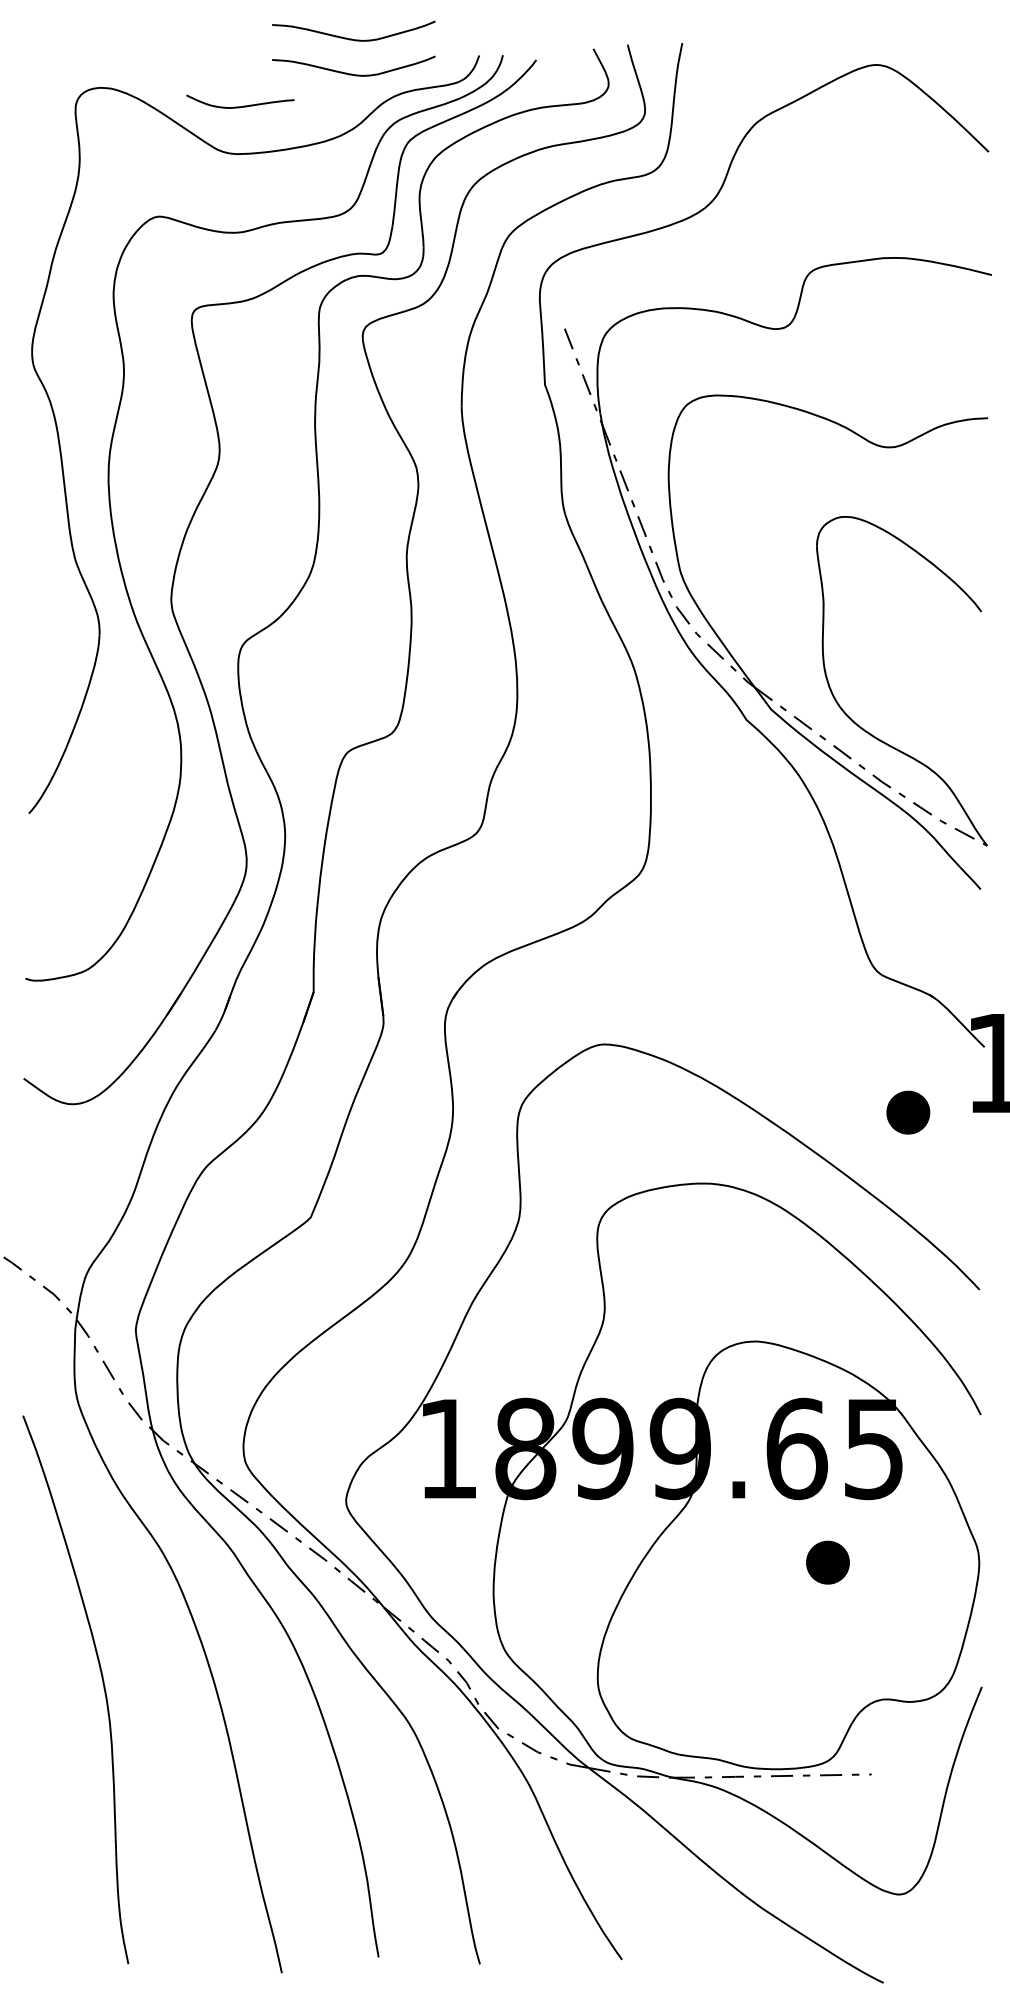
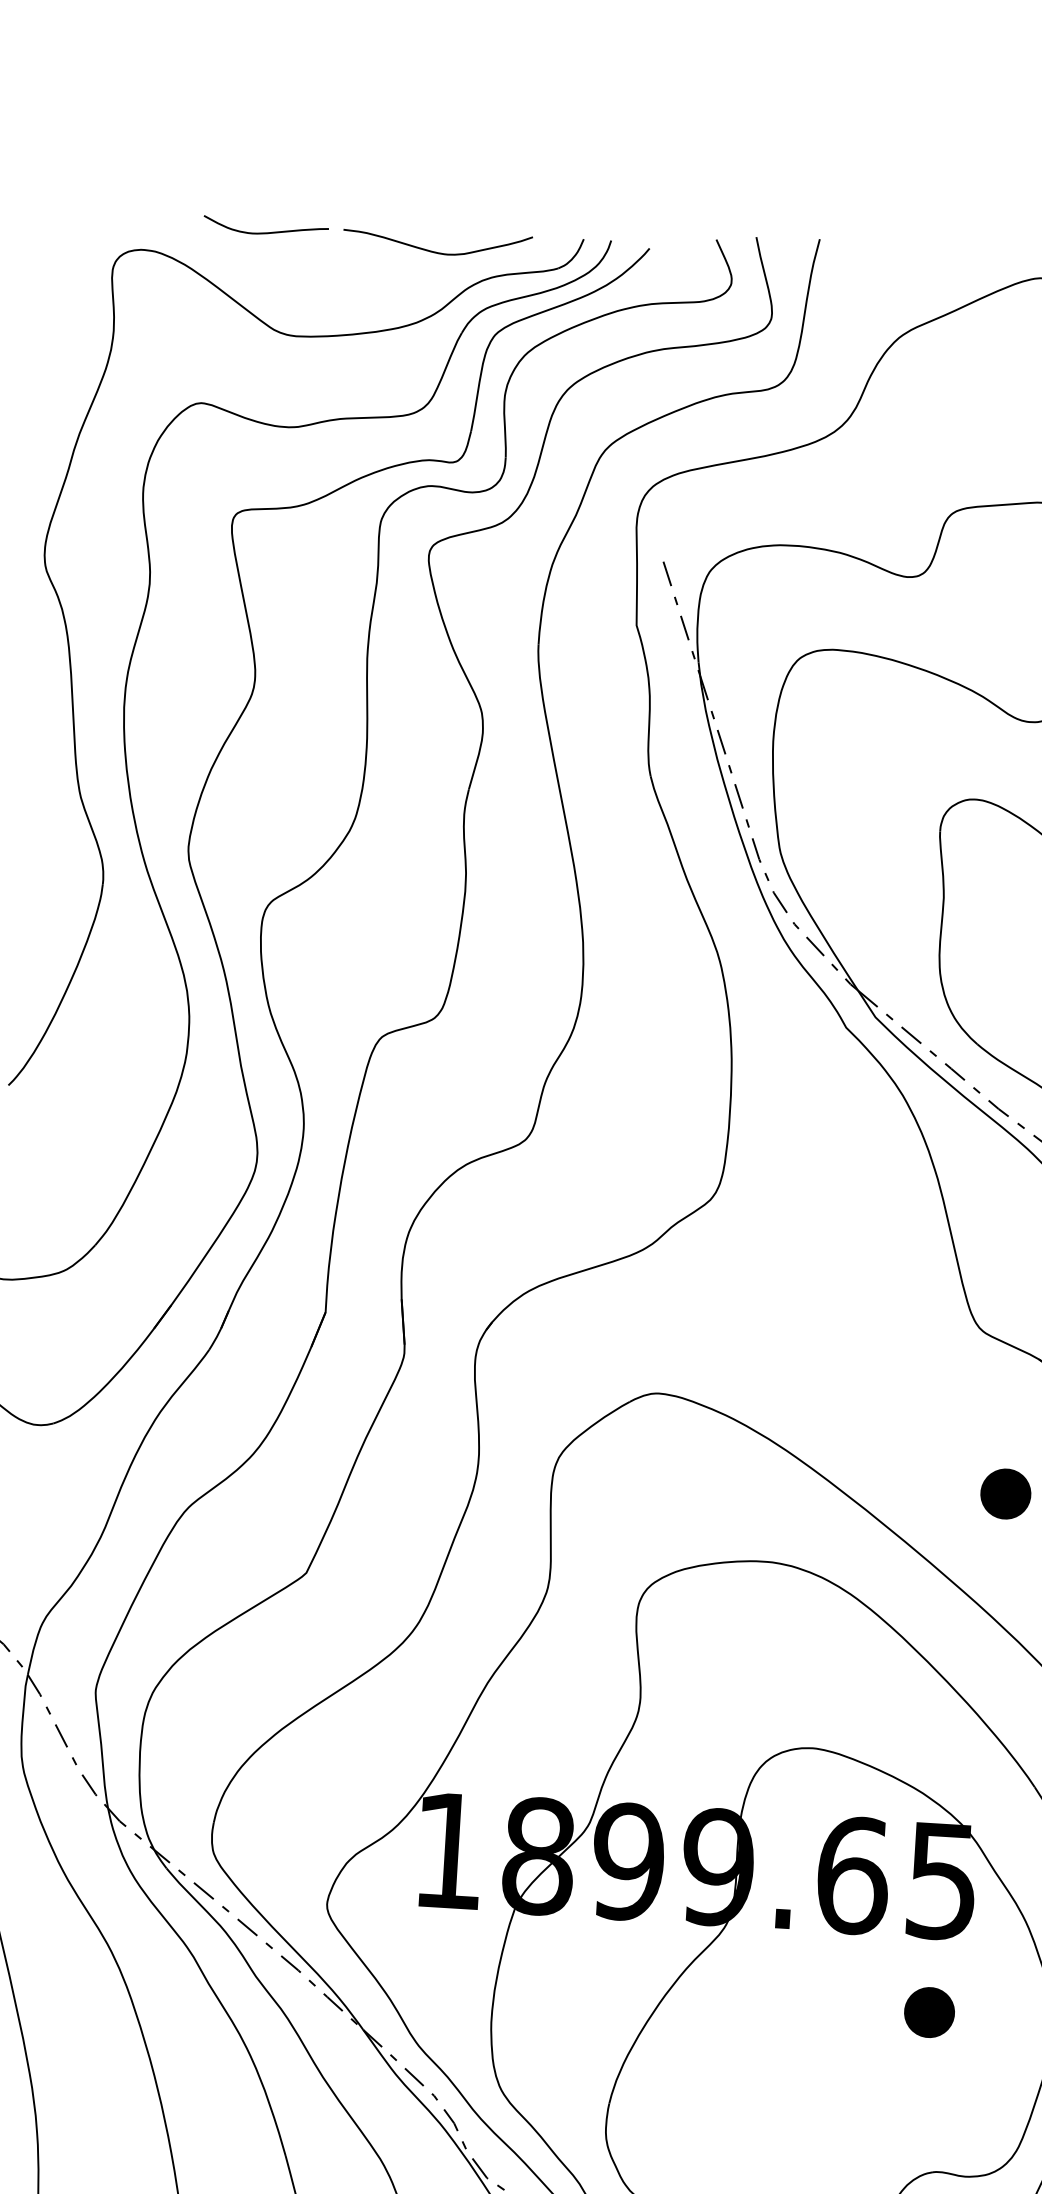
curve: (352, 38) -> (438, 210), removed
curve: (243, 105) -> (269, 231), moved
part: (827, 1562) -> (928, 2012), moved

